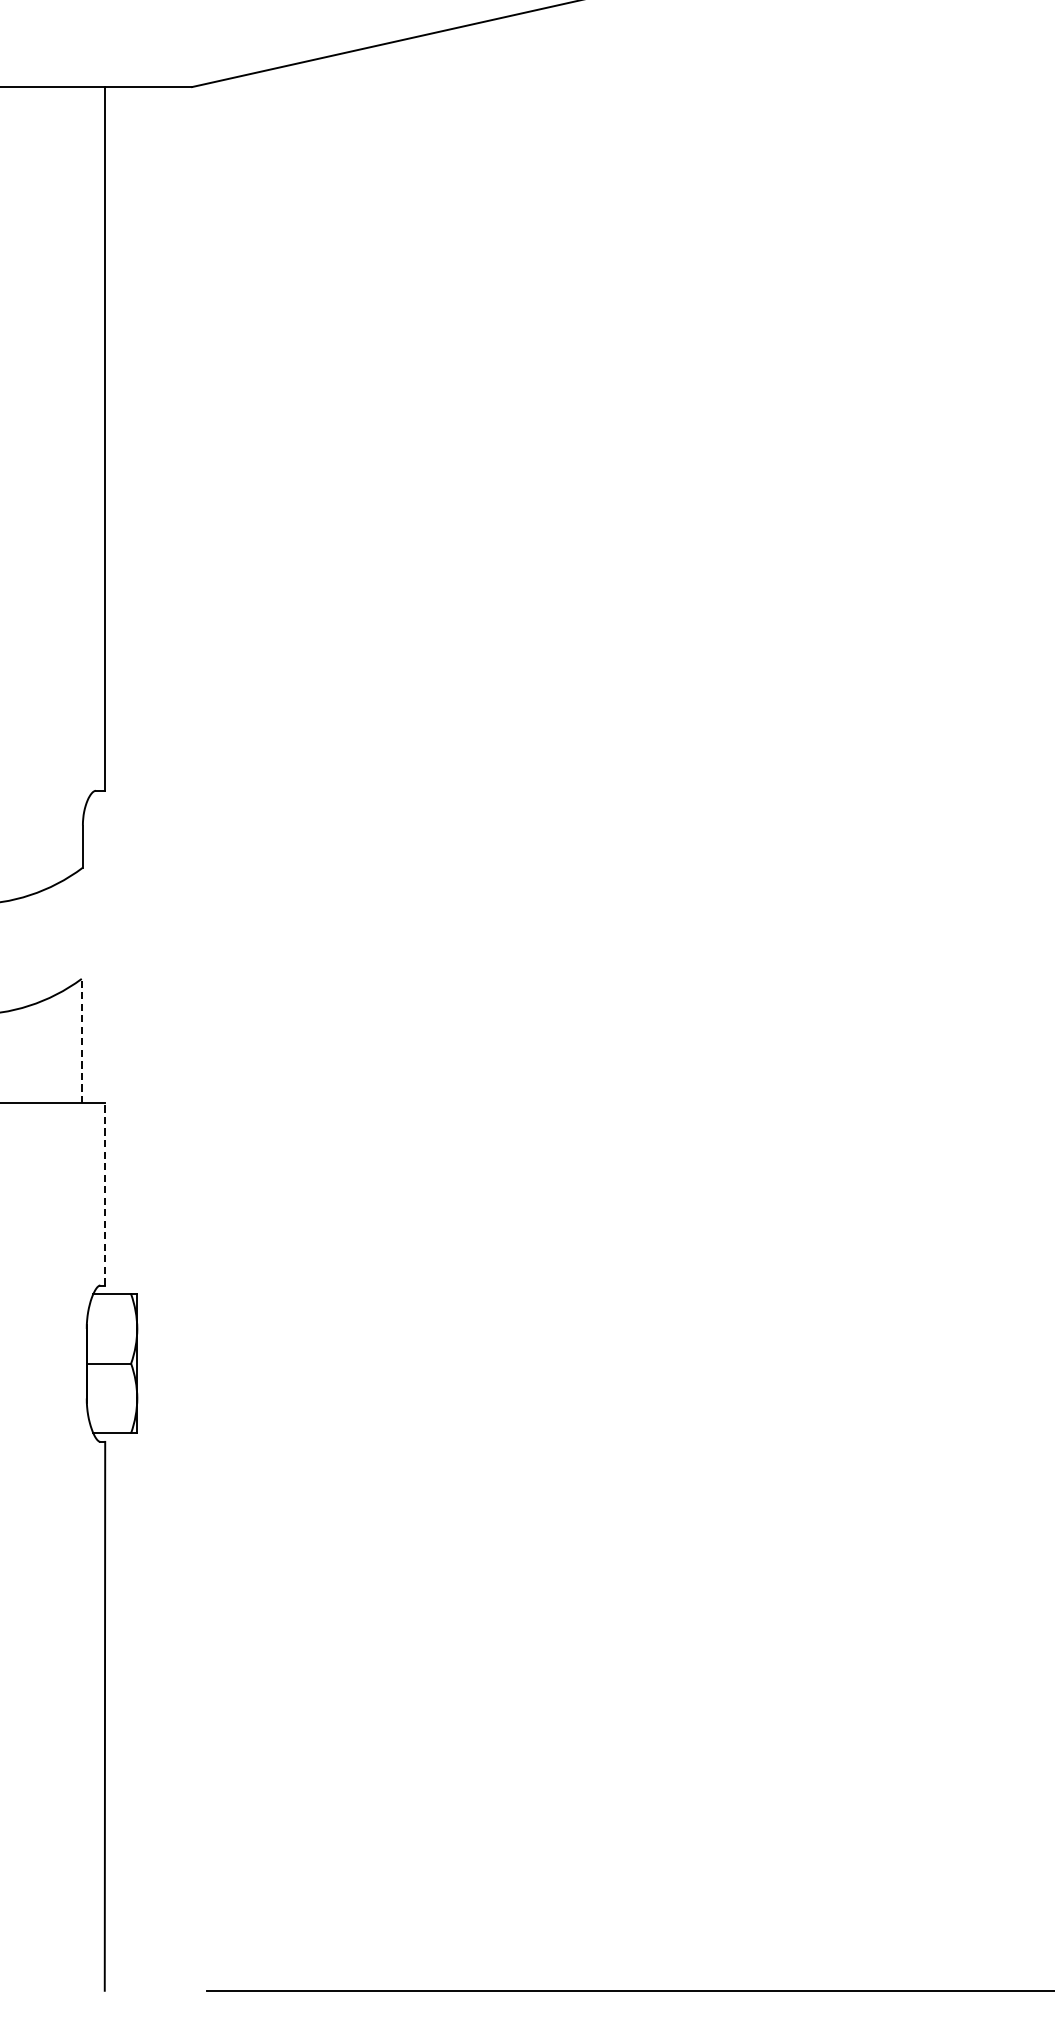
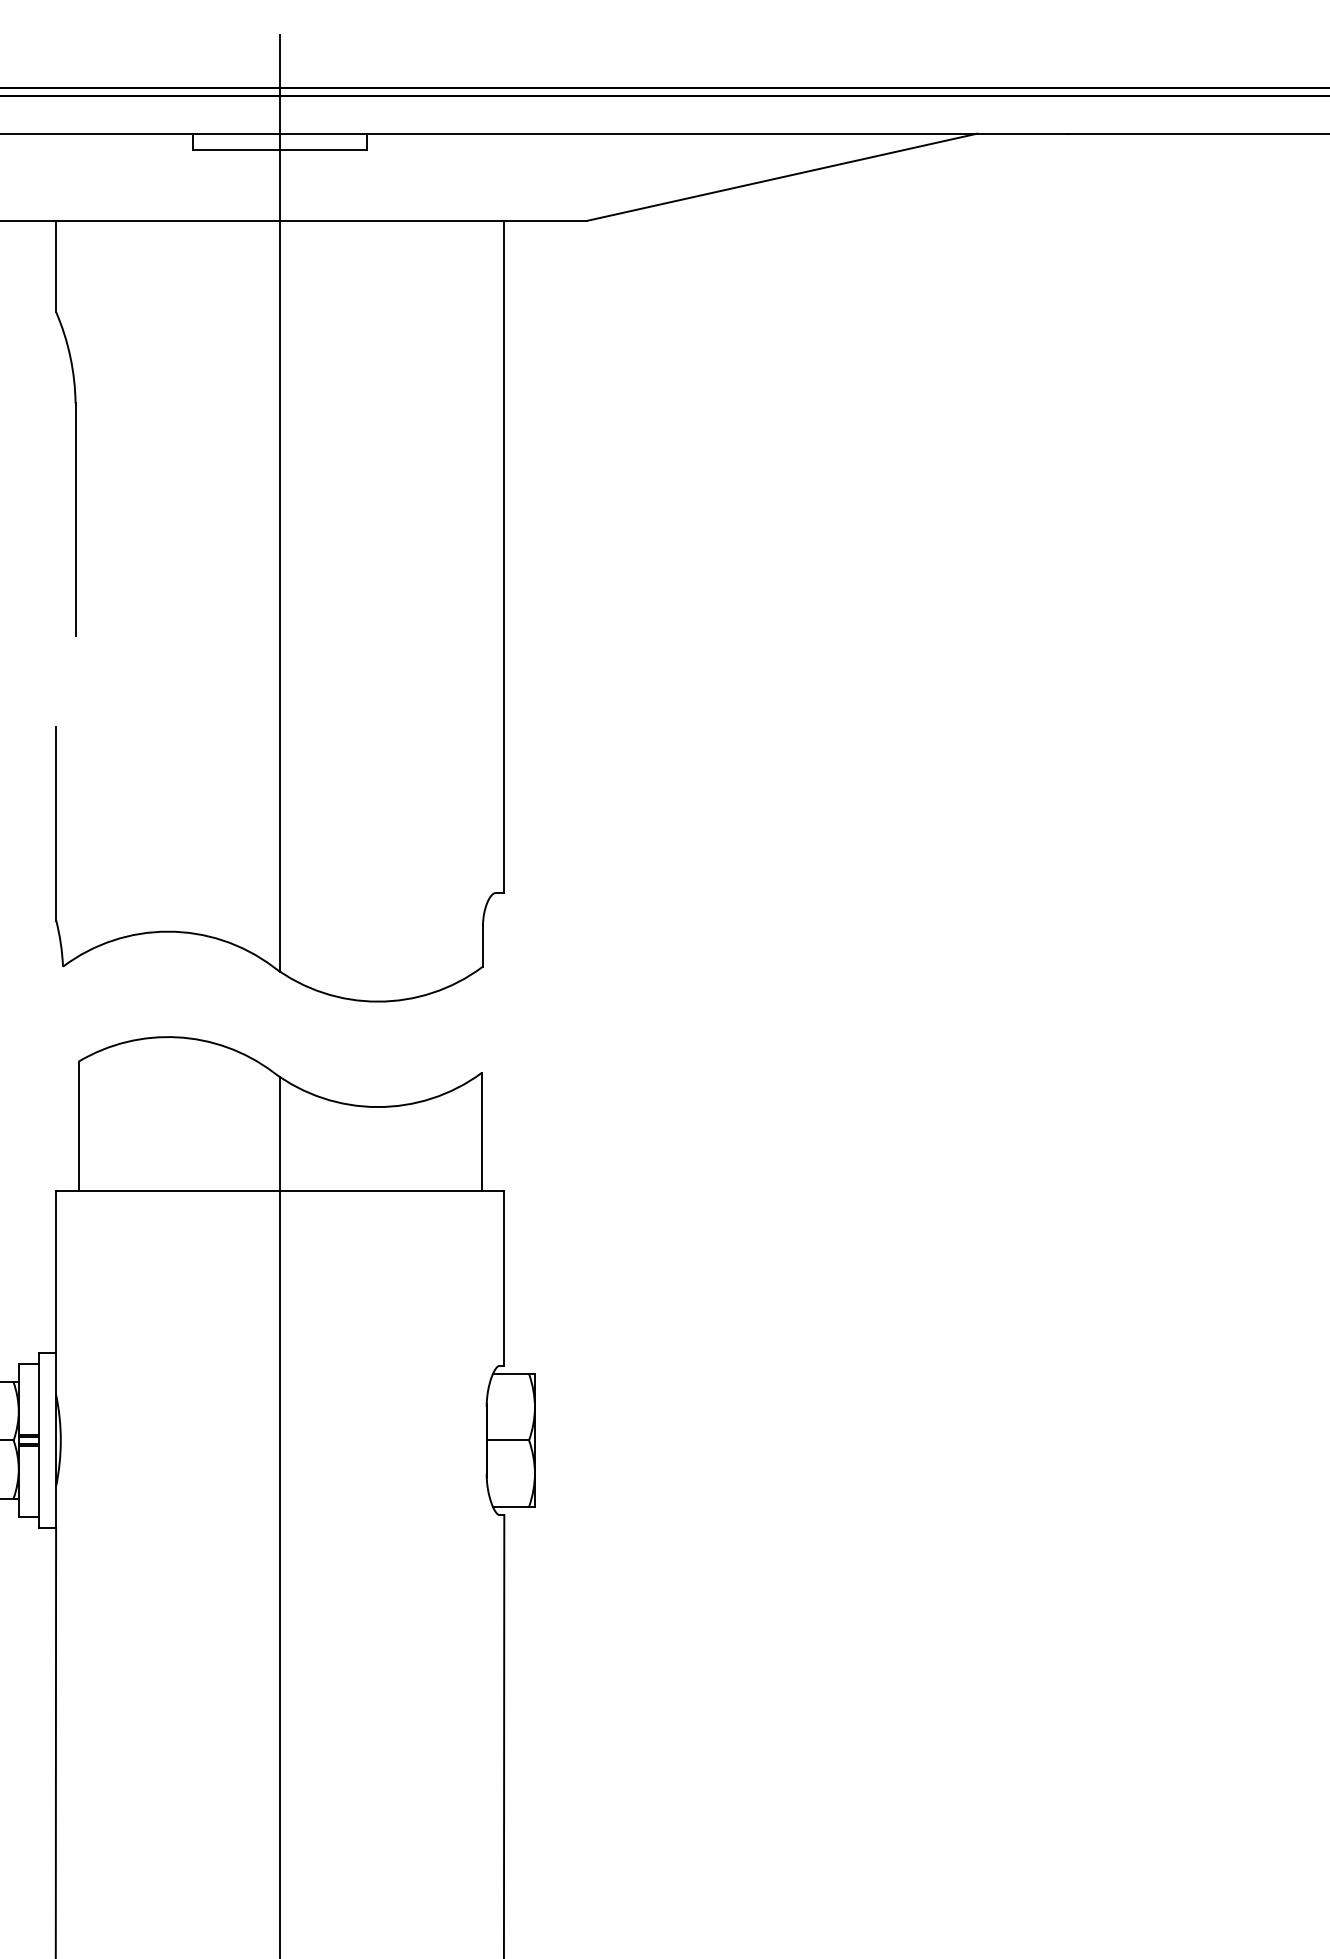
line: (81, 1040) -> (481, 1131), dashed -> solid
line: (105, 1194) -> (504, 1278), dashed -> solid

